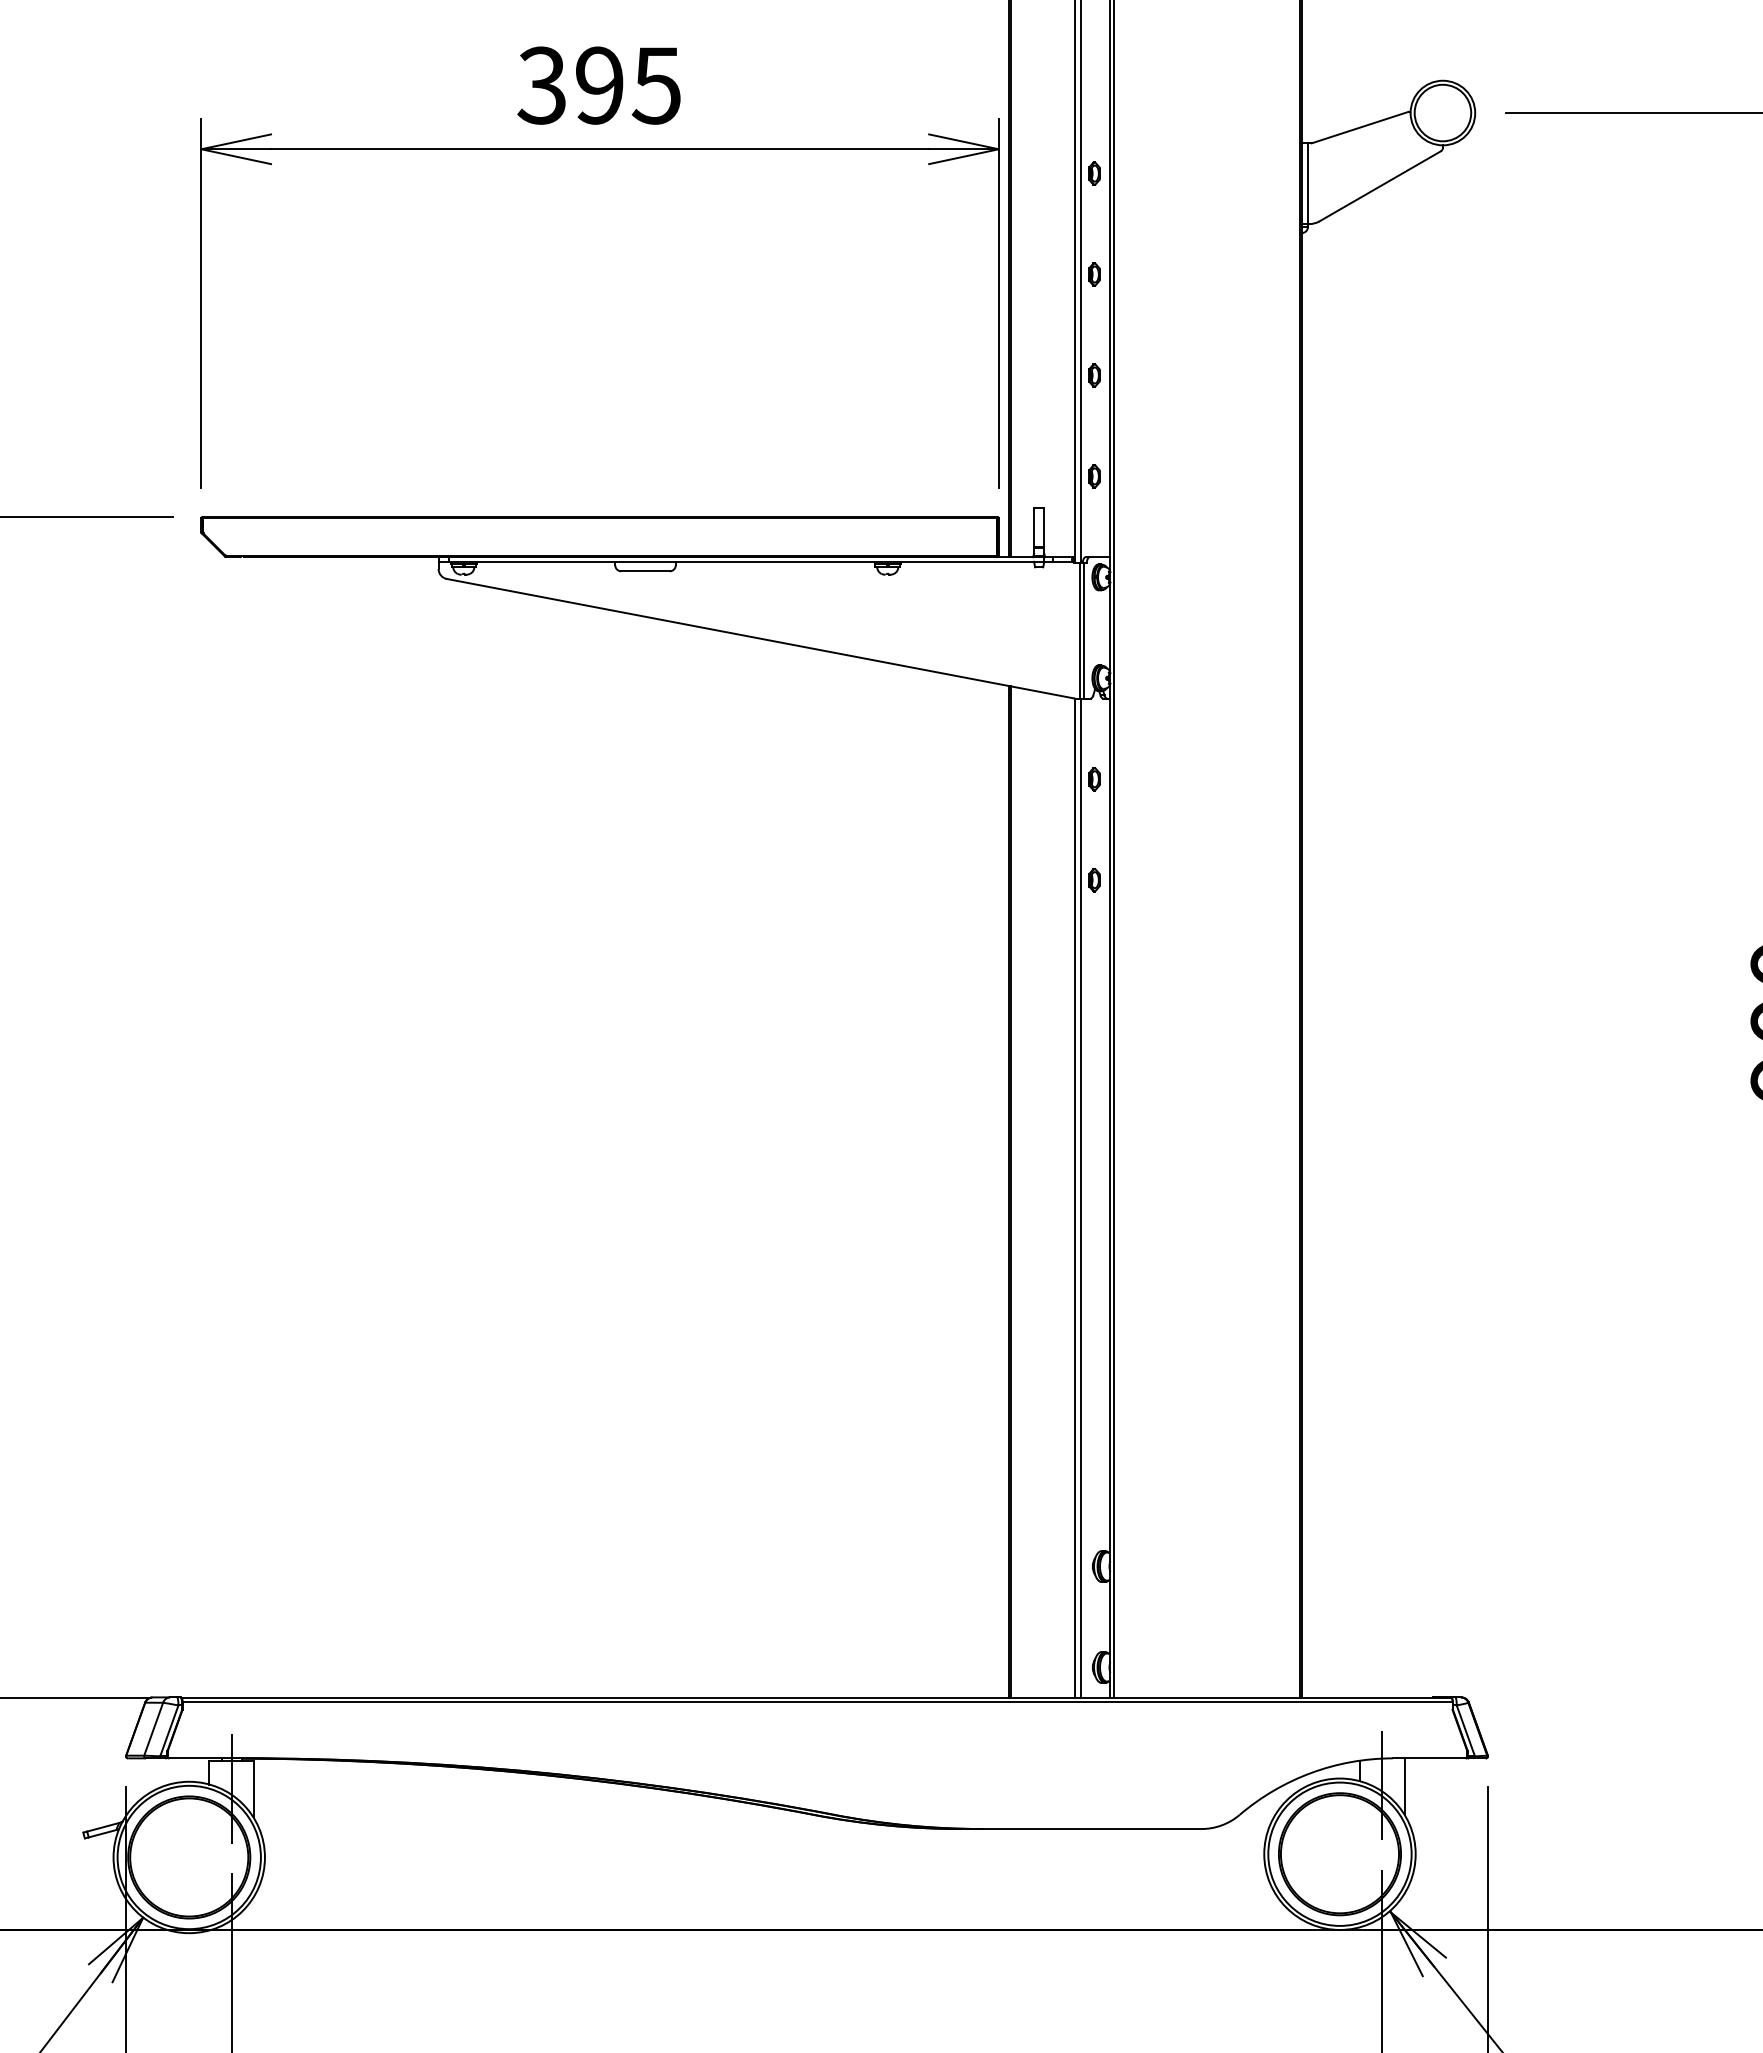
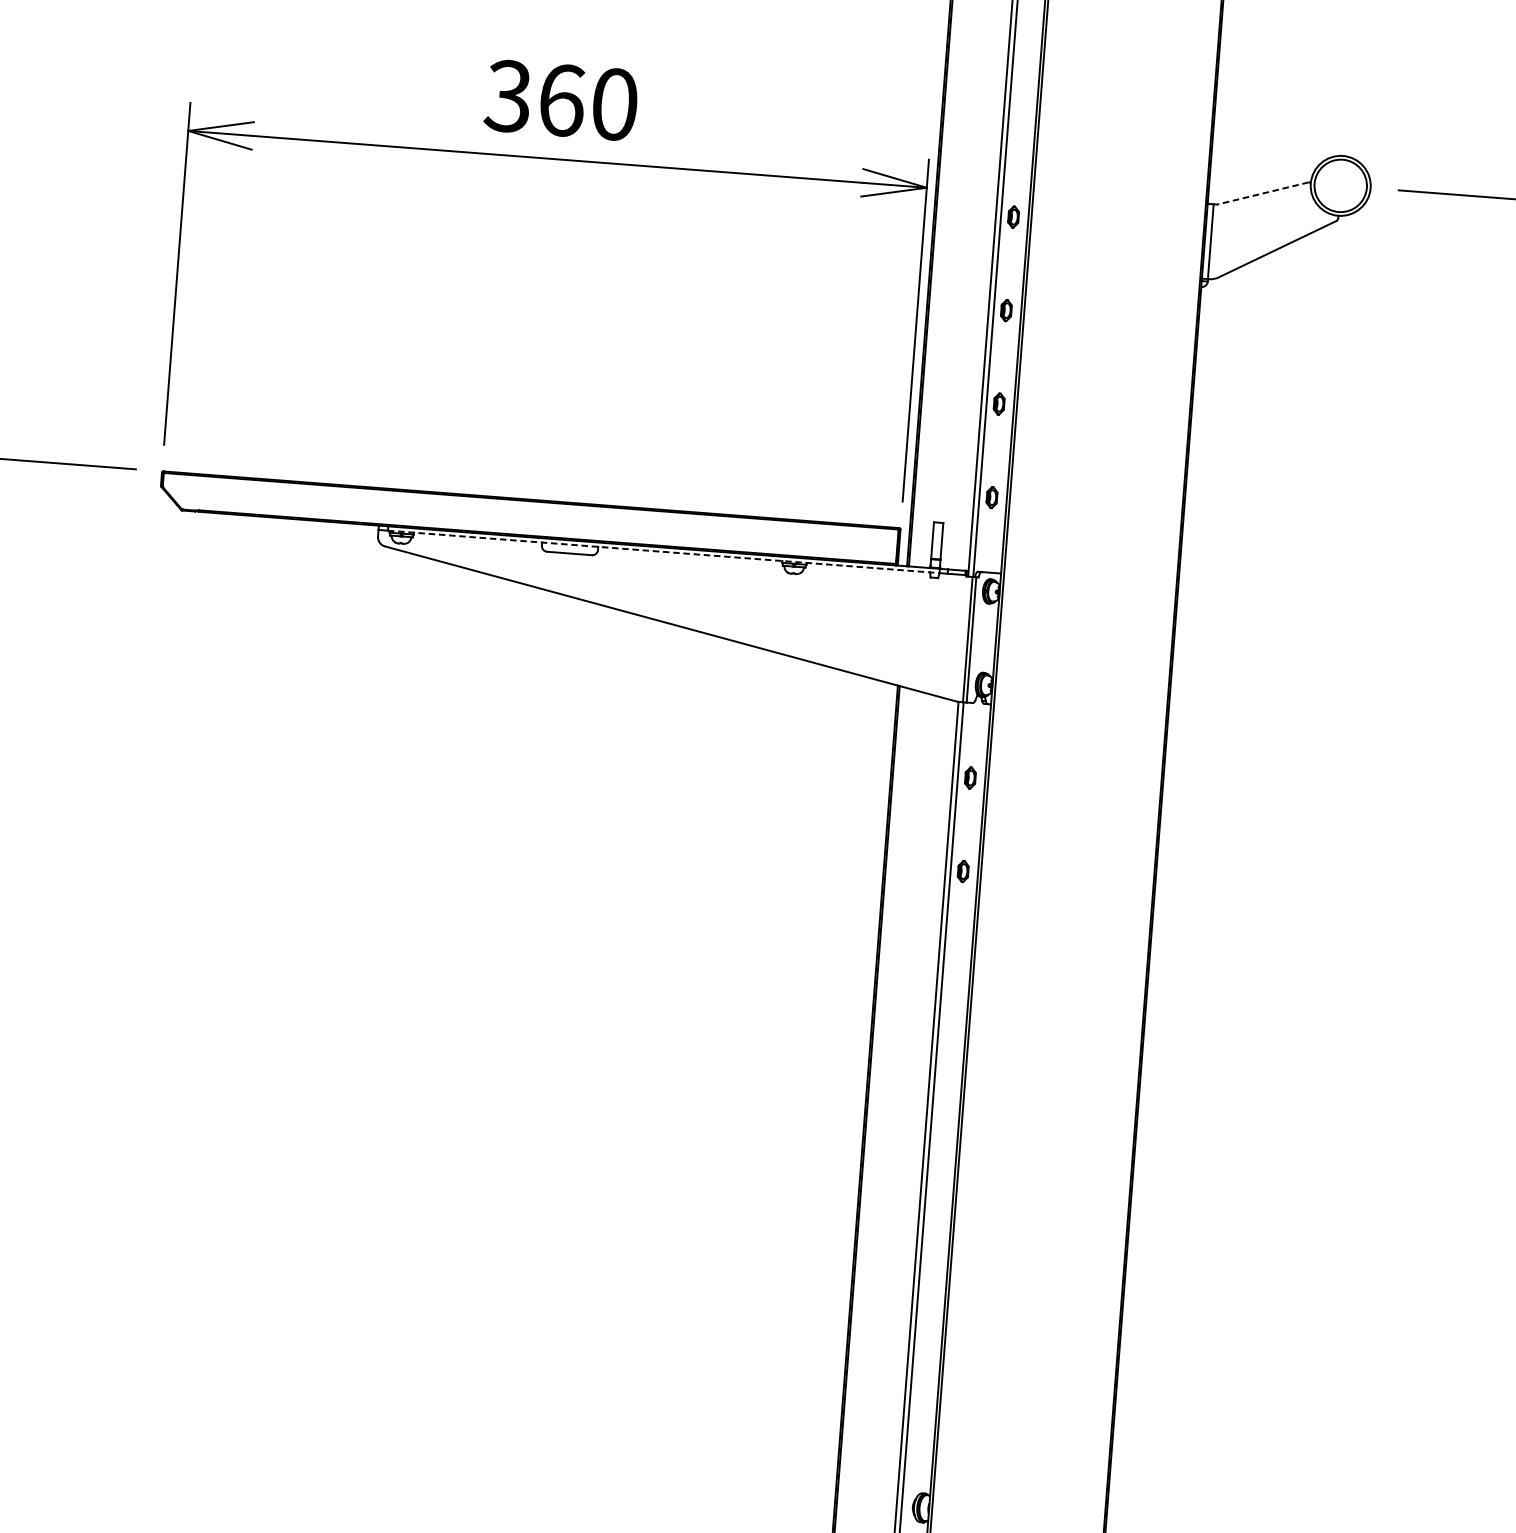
text: (628, 85) -> (588, 102), 395 -> 360
line: (1359, 127) -> (1262, 193), solid -> dashed
line: (746, 561) -> (663, 551), solid -> dashed

